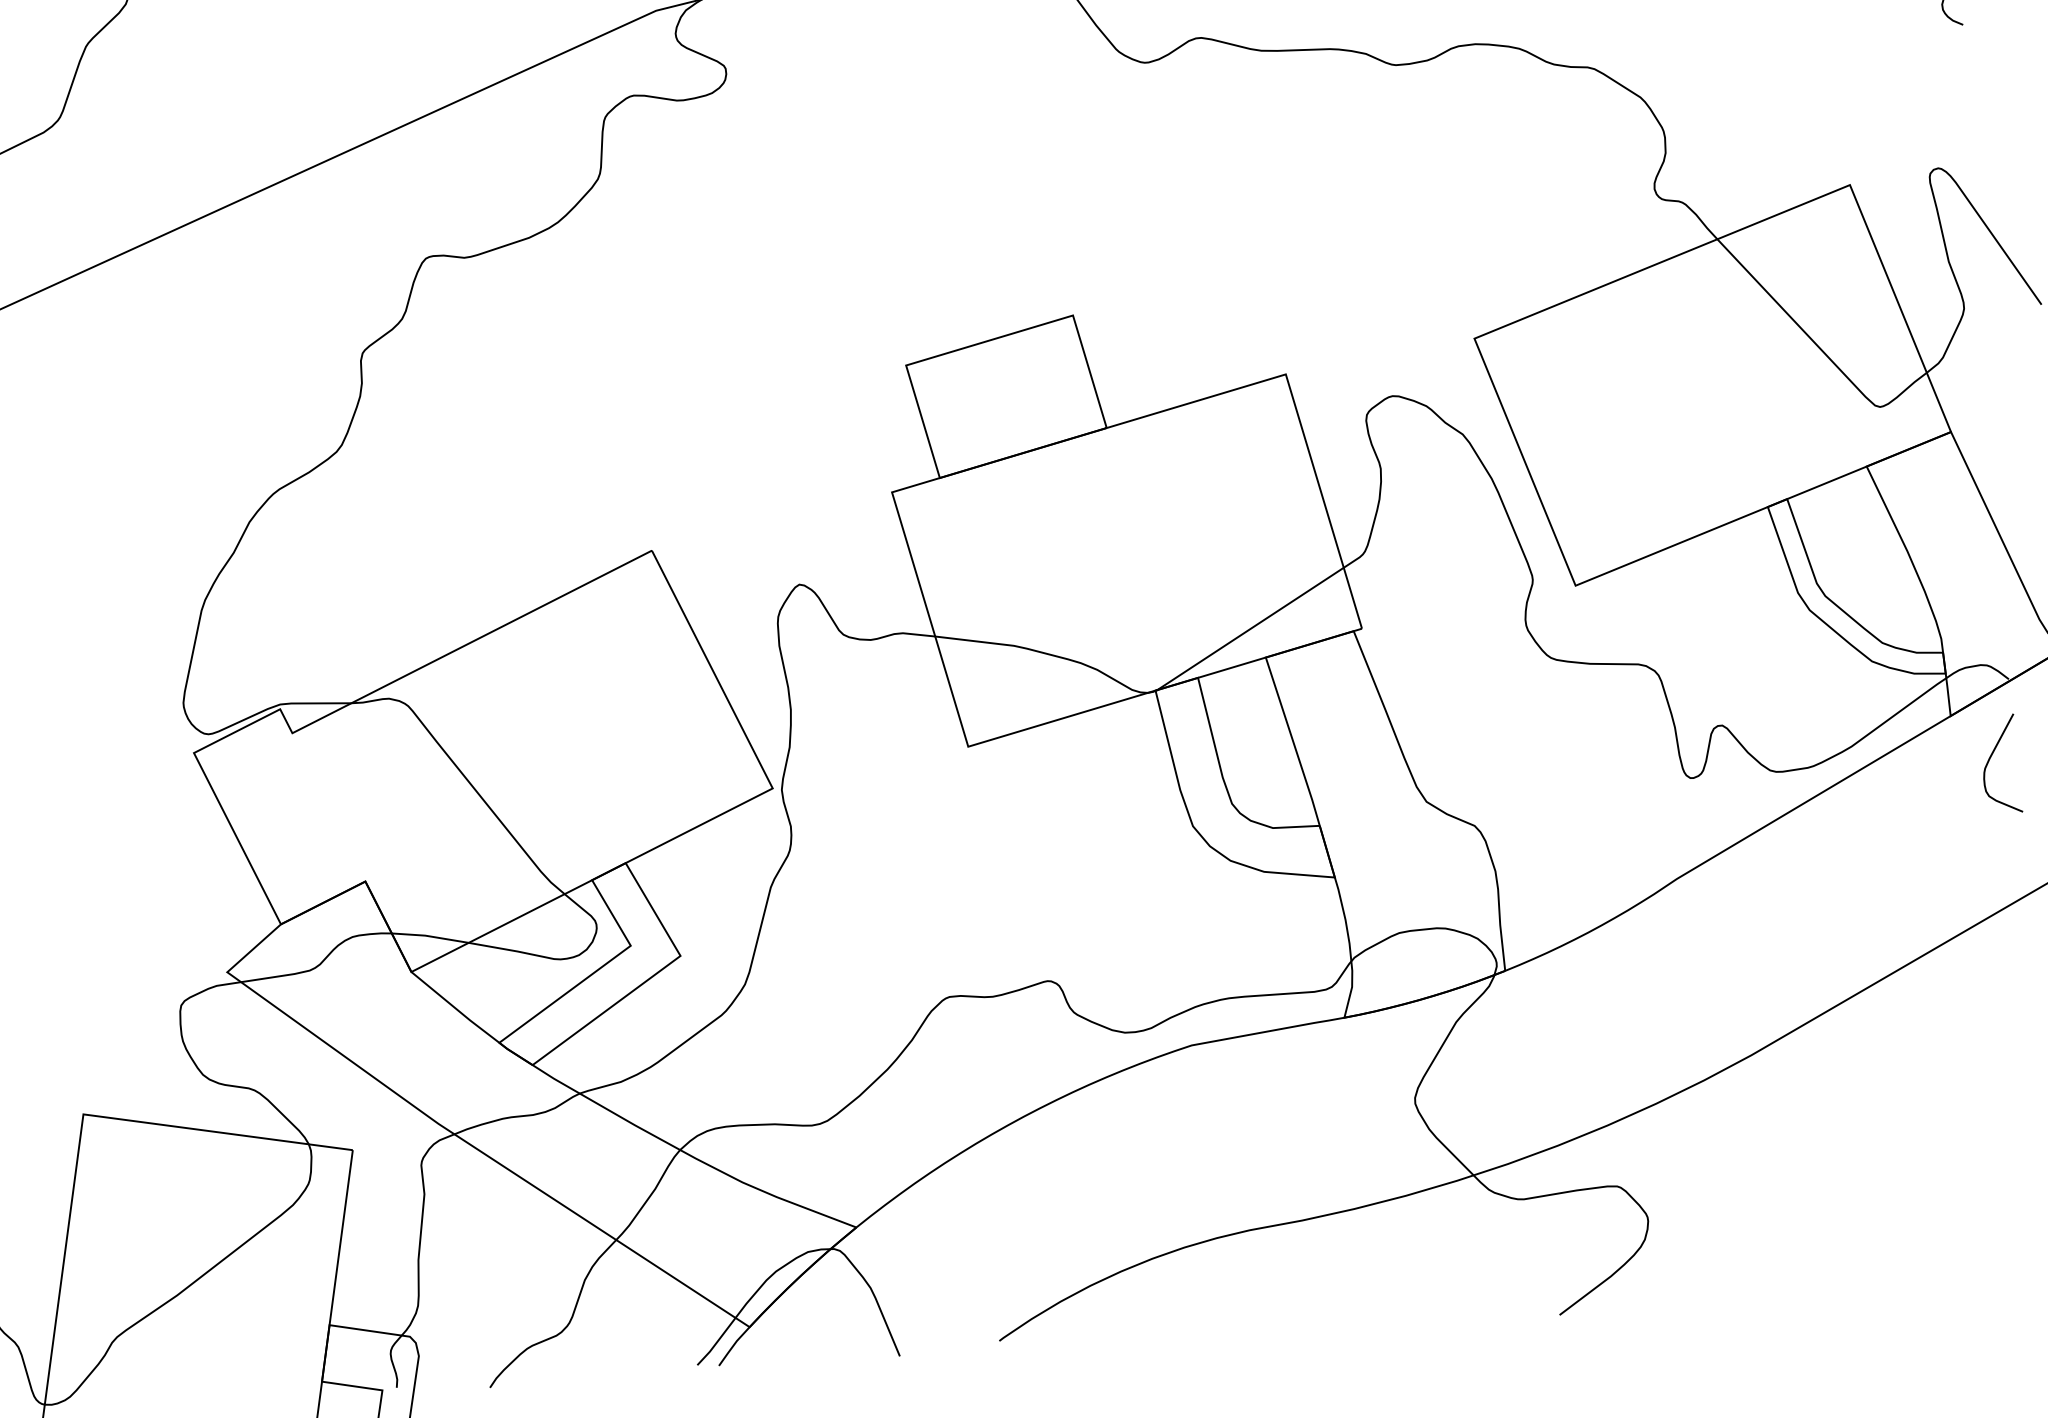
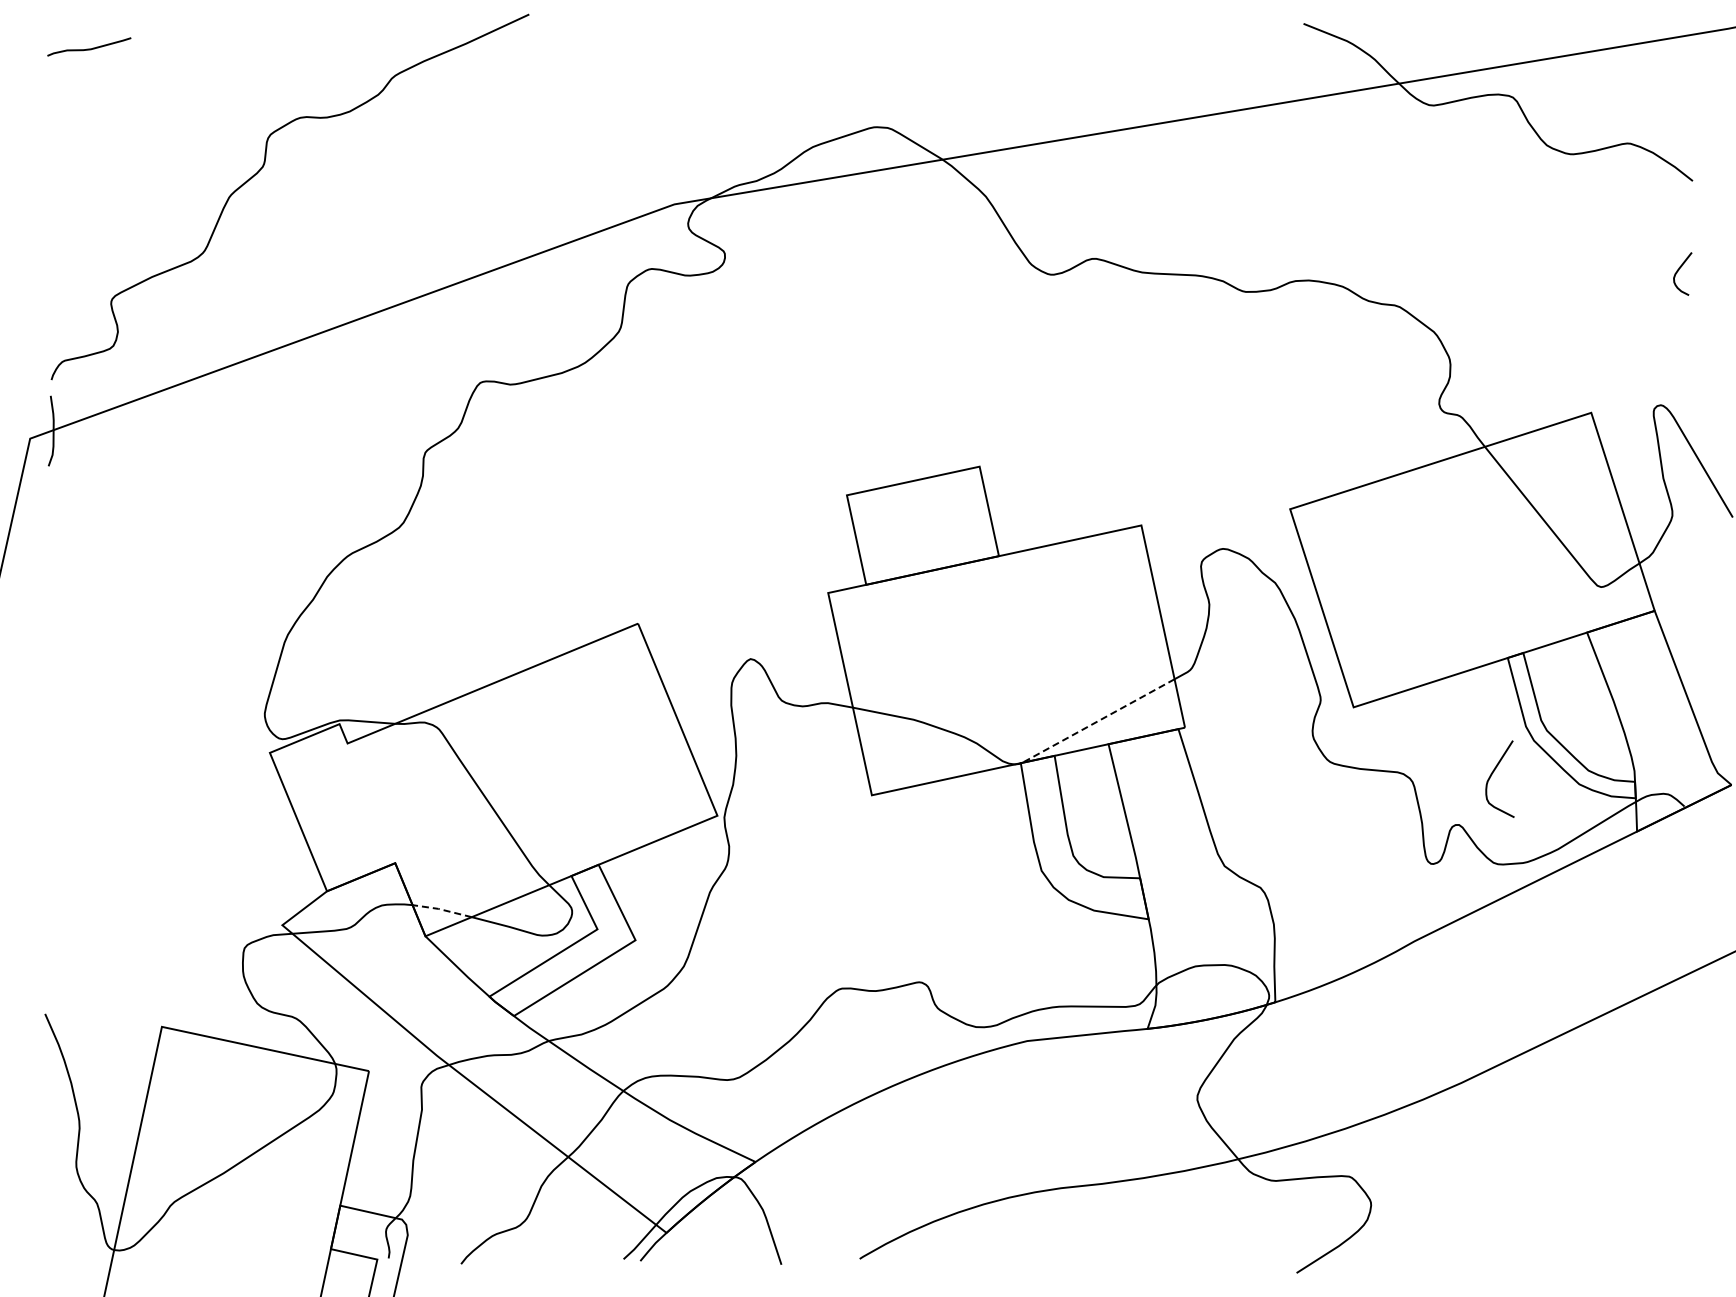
line: (1250, 629) -> (1098, 721), solid -> dashed
curve: (1991, 757) -> (1493, 773), moved
line: (429, 936) -> (441, 909), solid -> dashed

